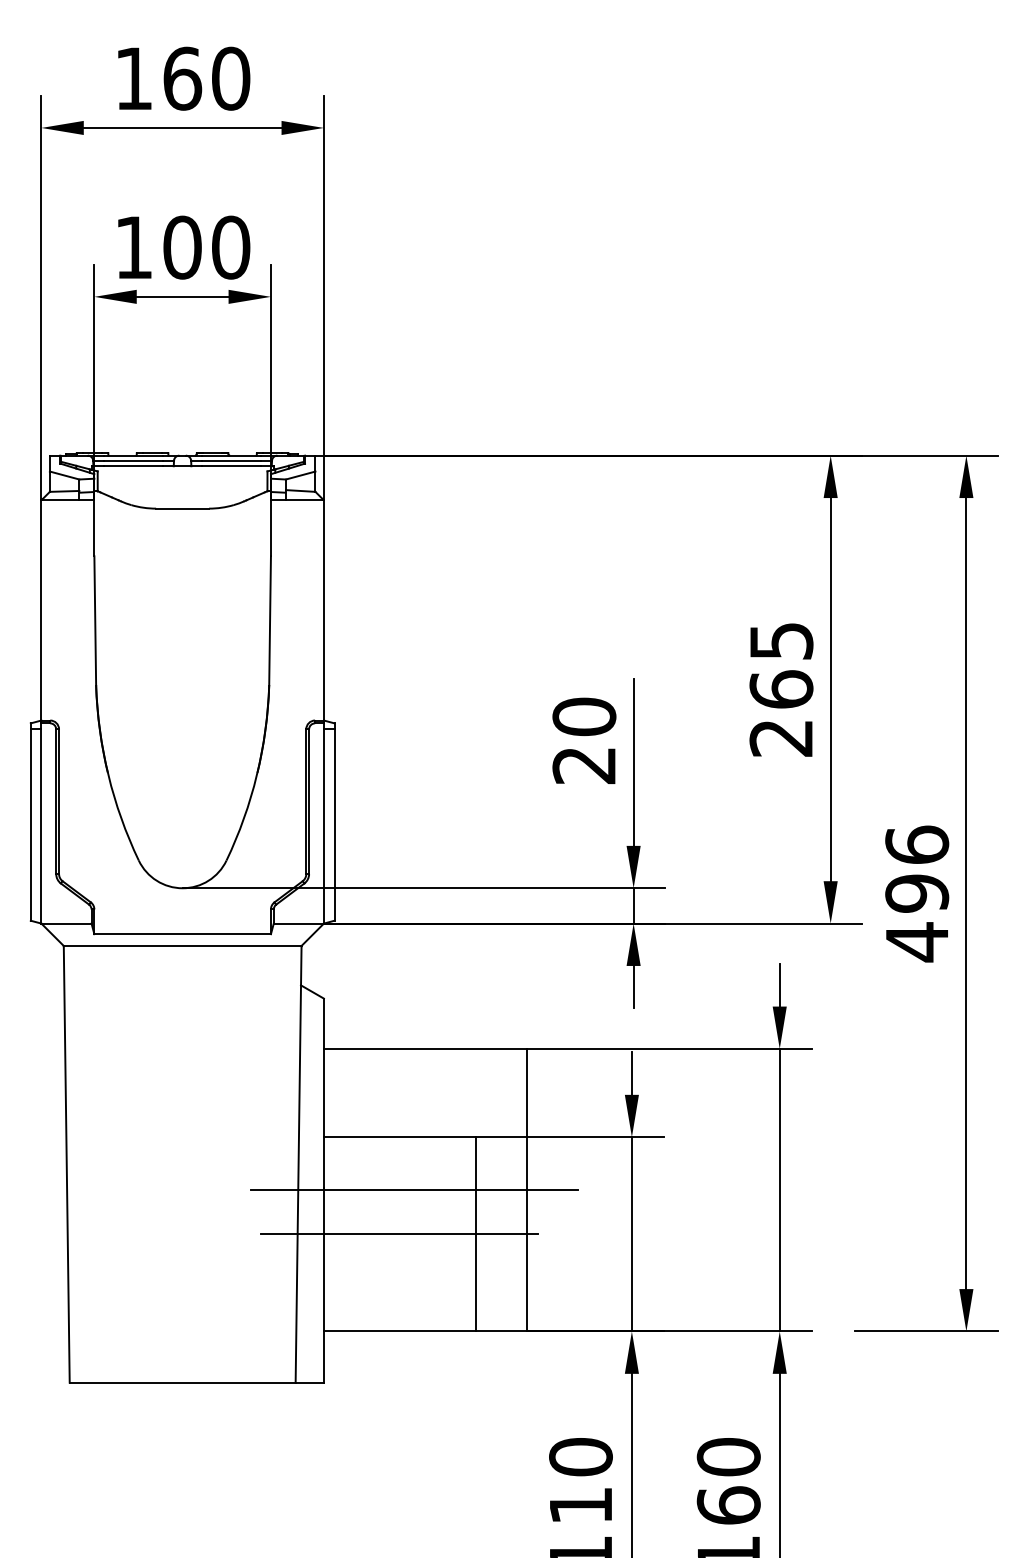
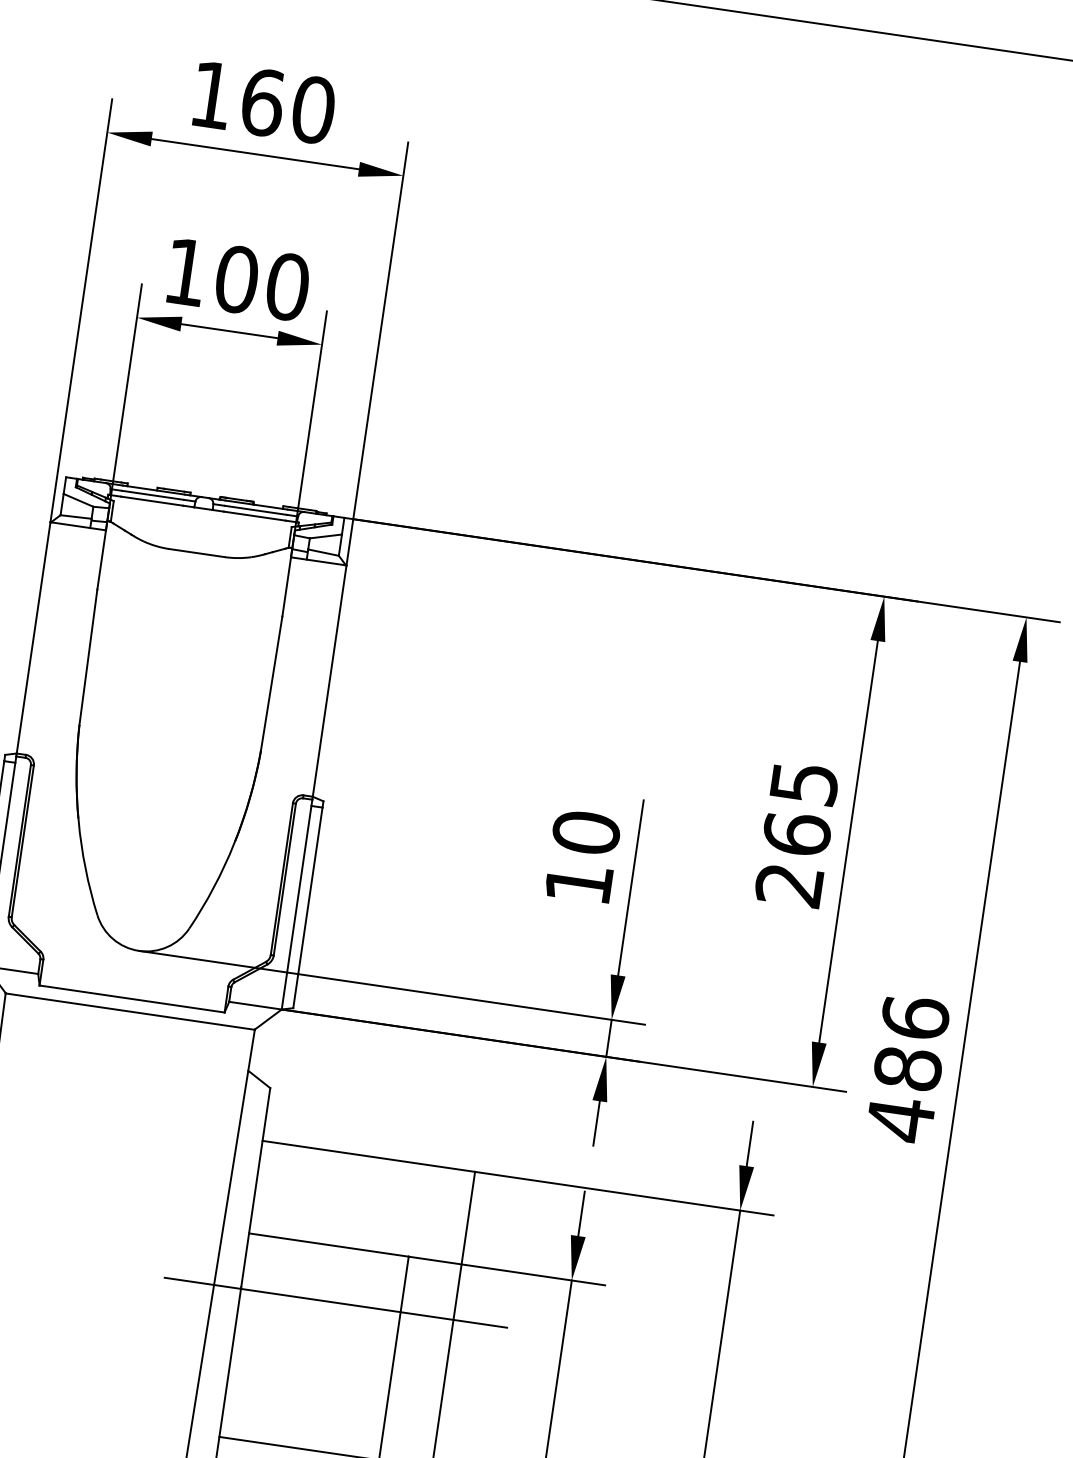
text: (583, 766) -> (577, 884), 20 -> 10
text: (917, 893) -> (908, 1068), 496 -> 486
line: (398, 1234) -> (312, 1346), removed

